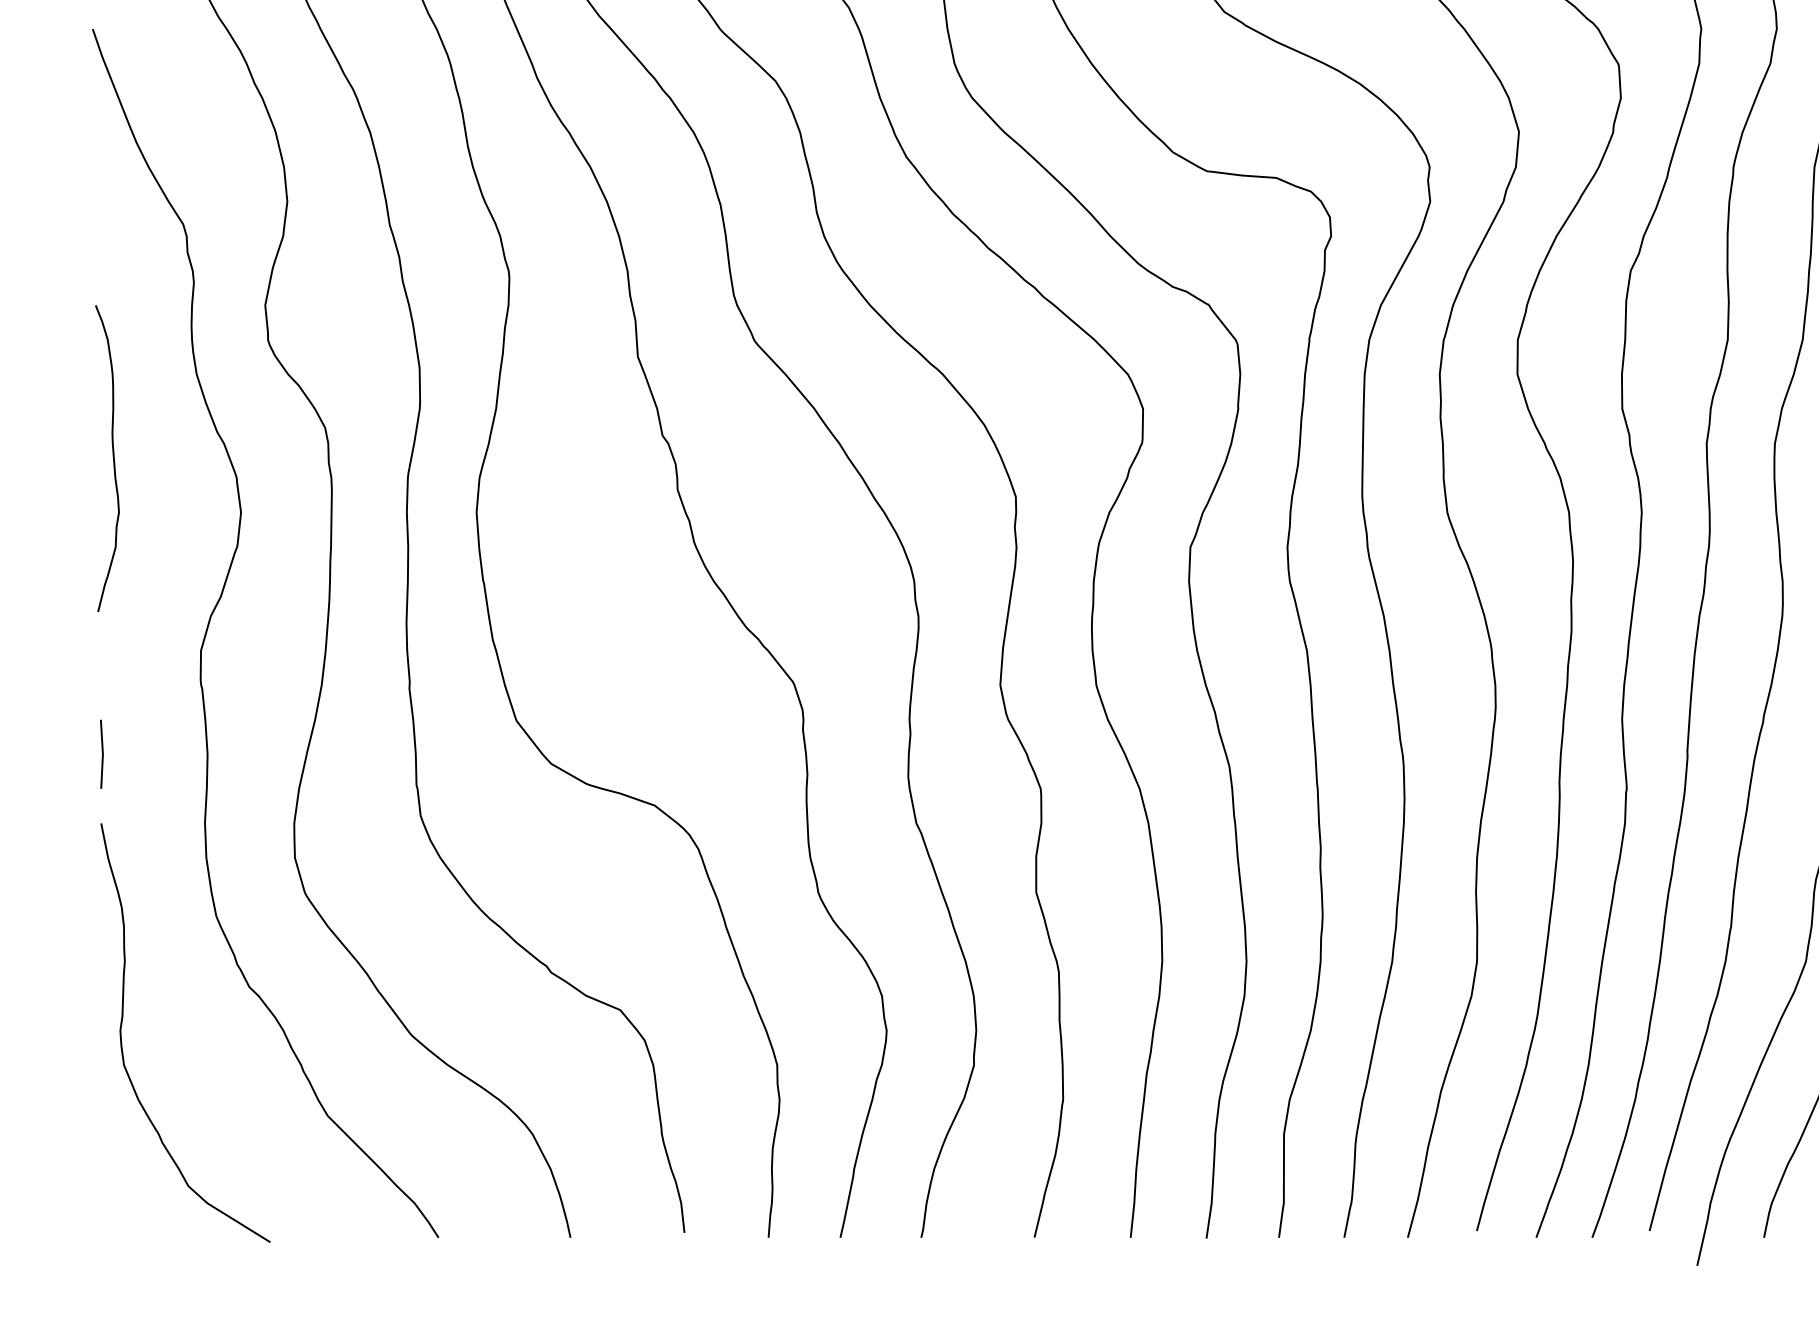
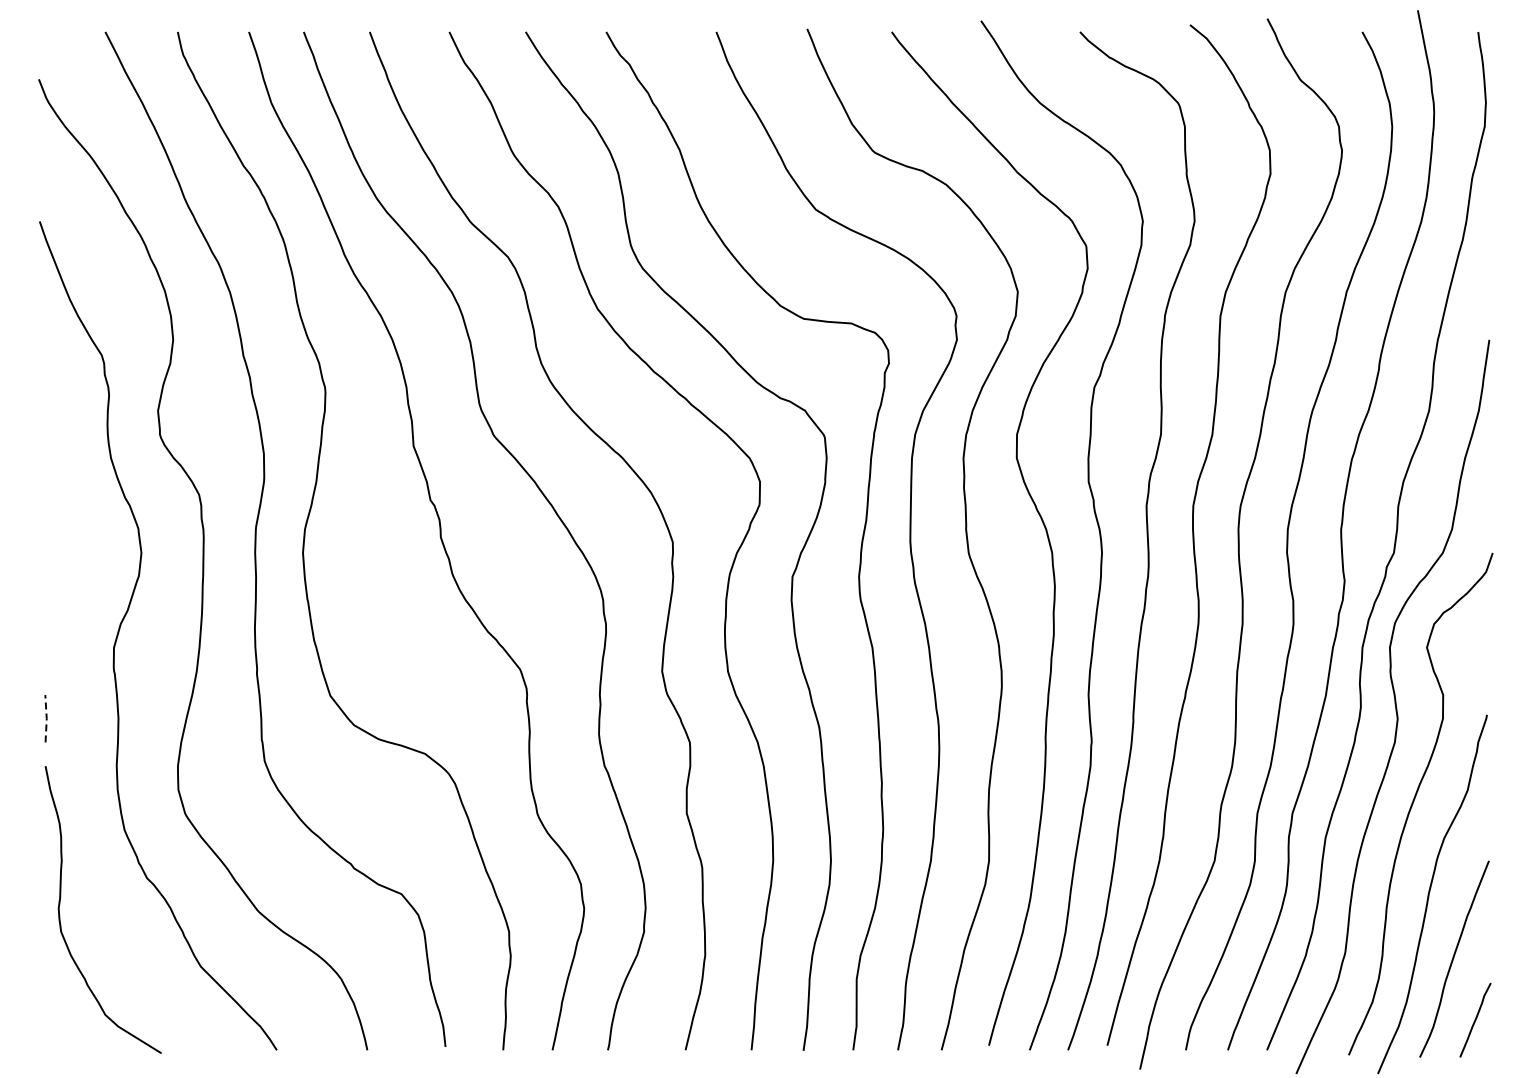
curve: (112, 457) -> (53, 515), removed
line: (102, 753) -> (46, 718), solid -> dashed

